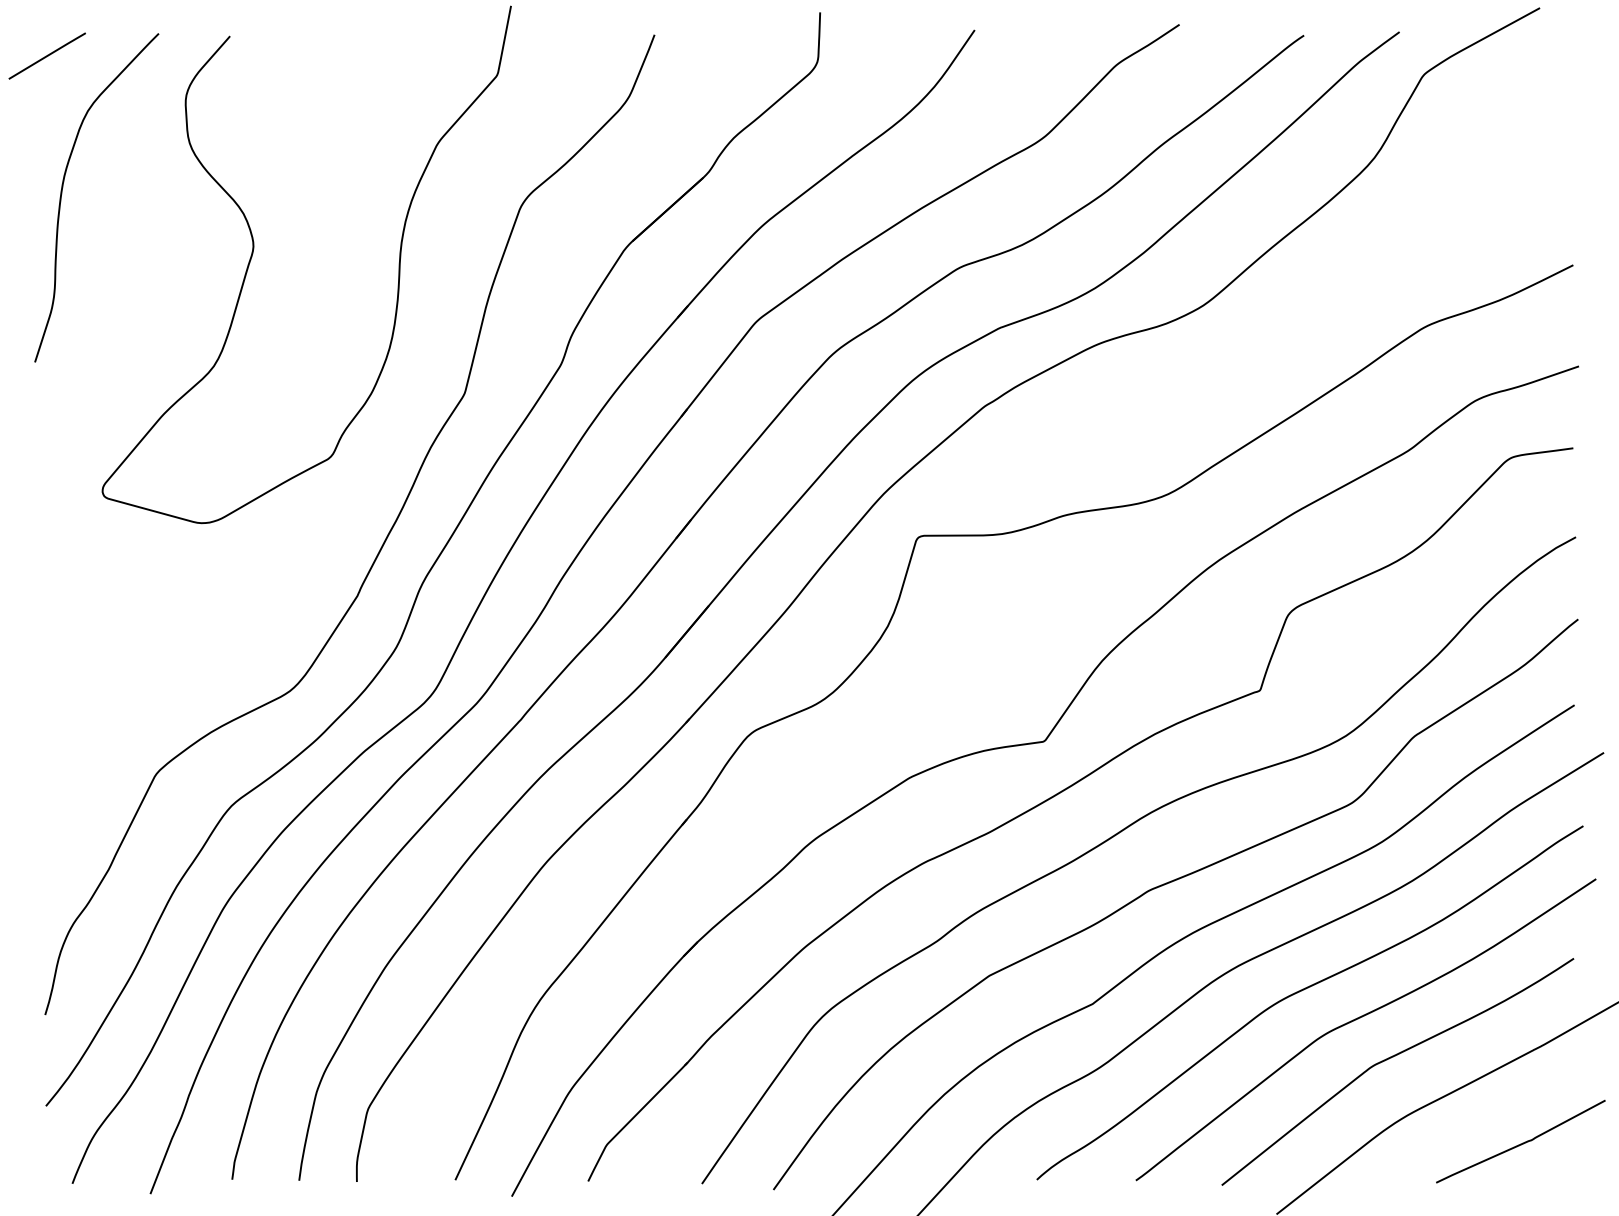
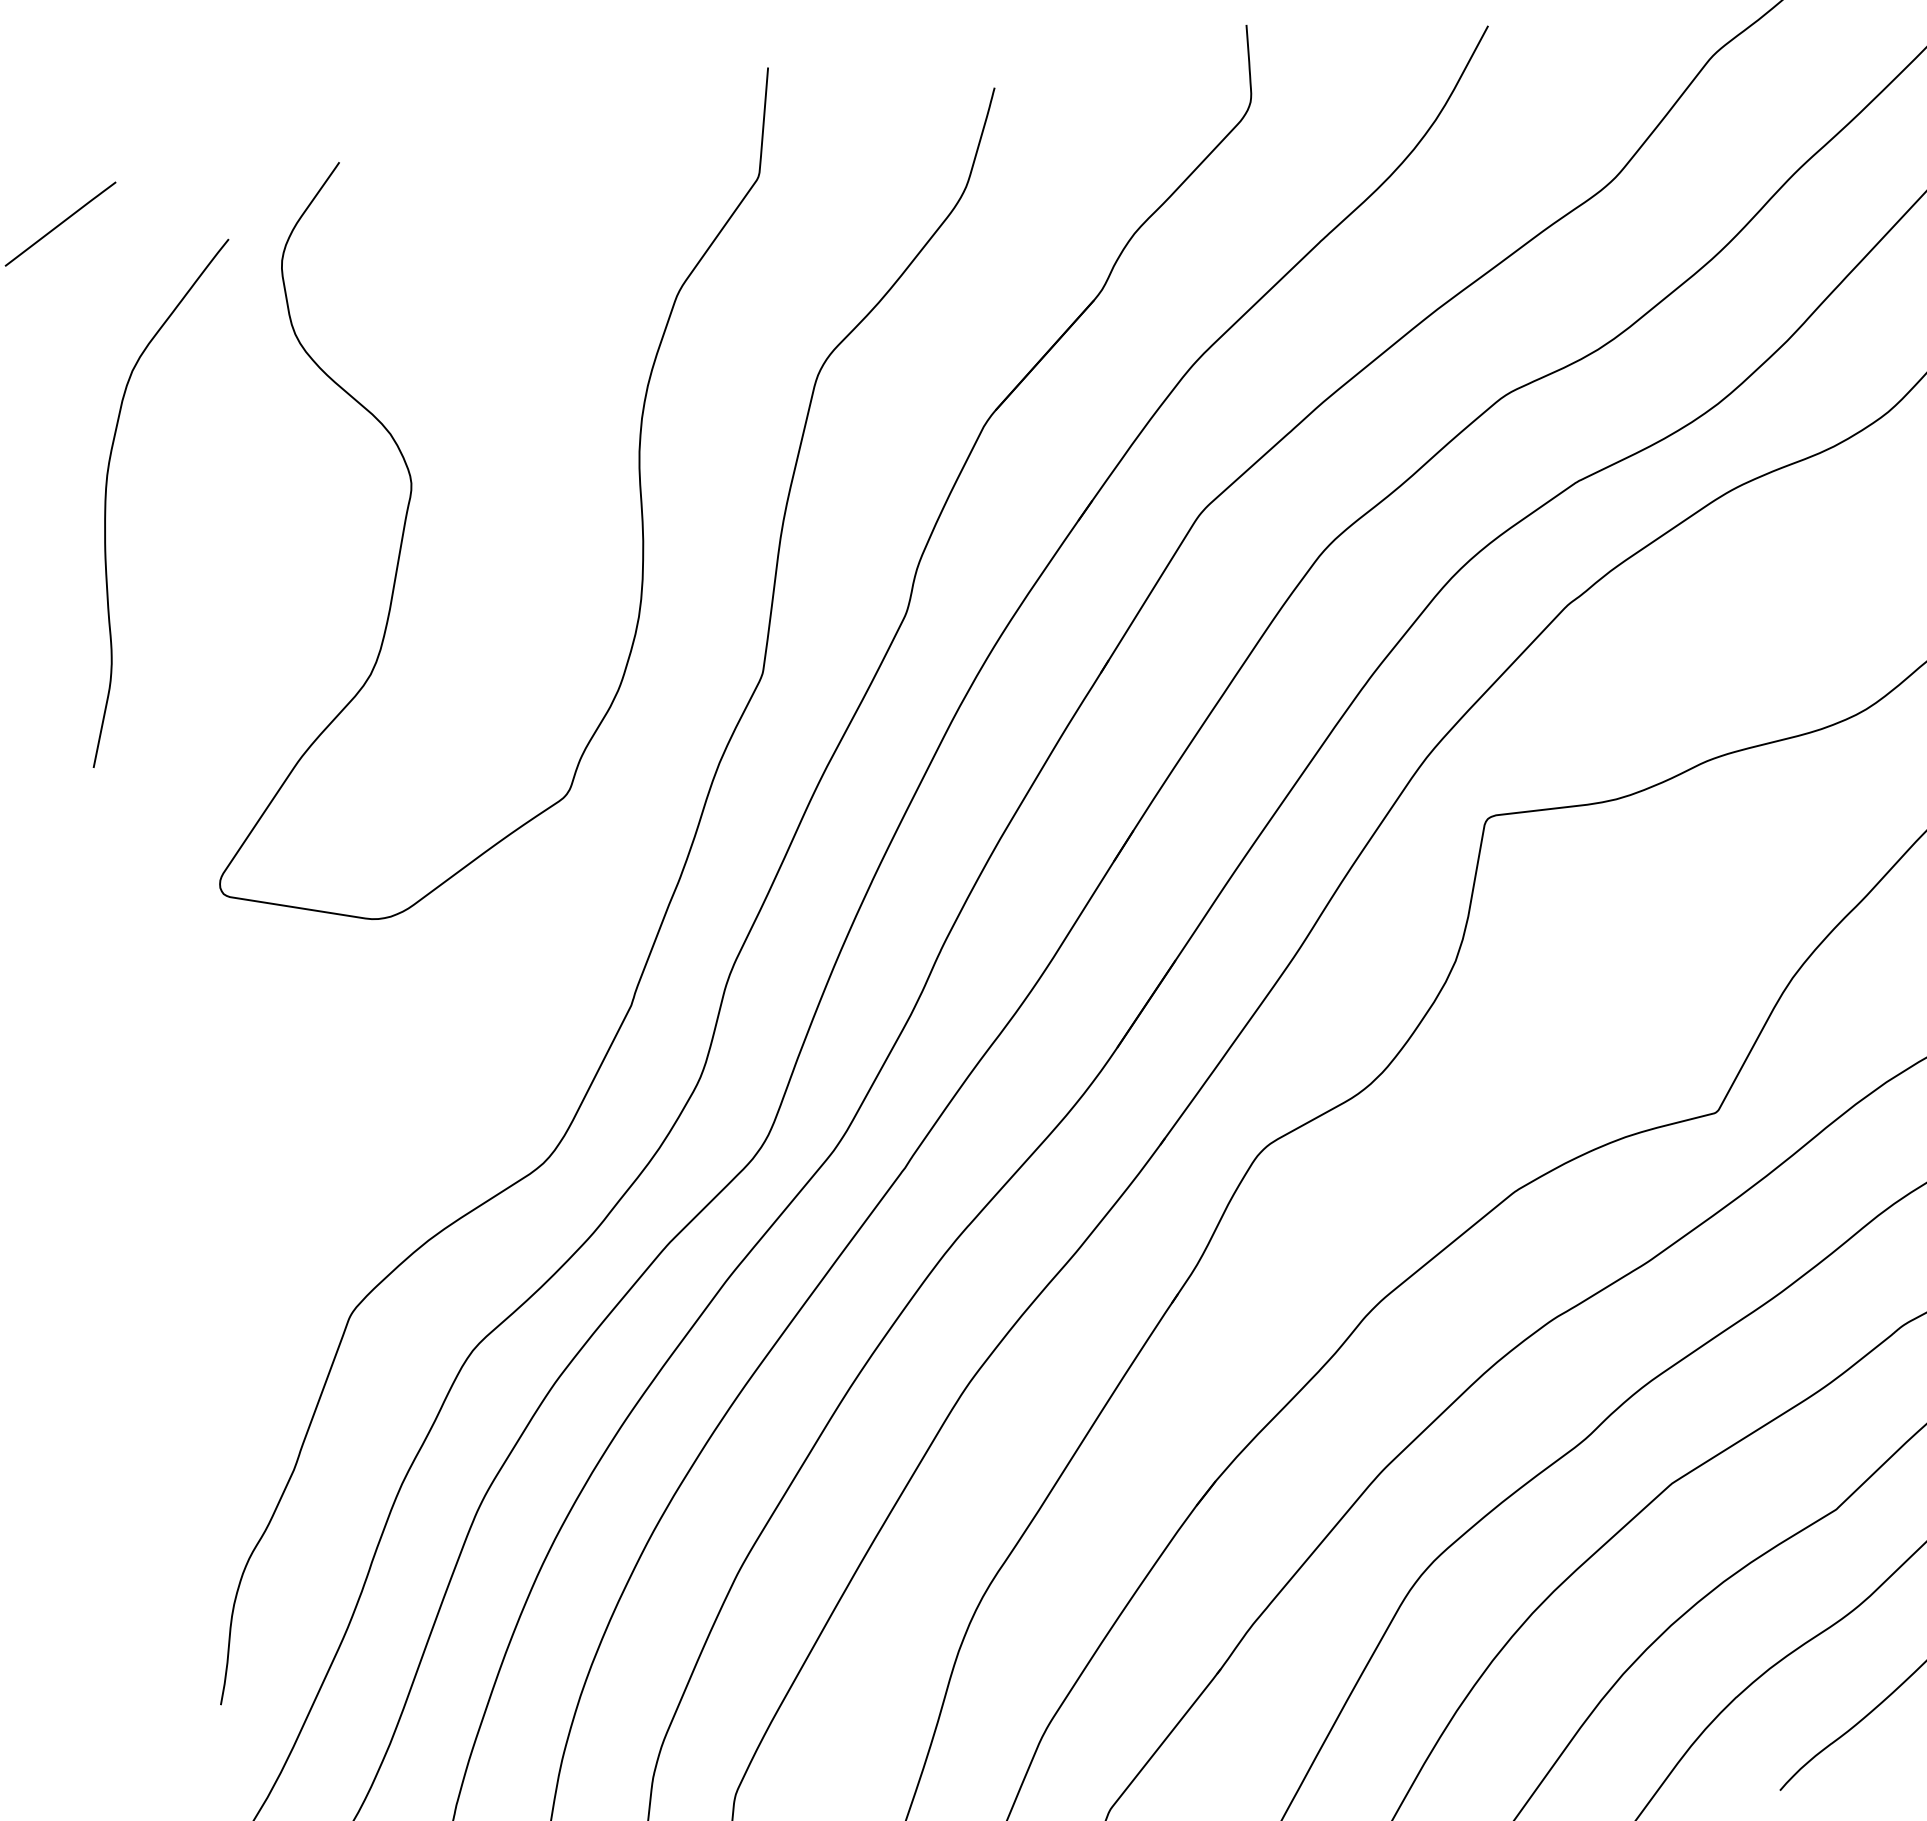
curve: (62, 194) -> (107, 504), moved

